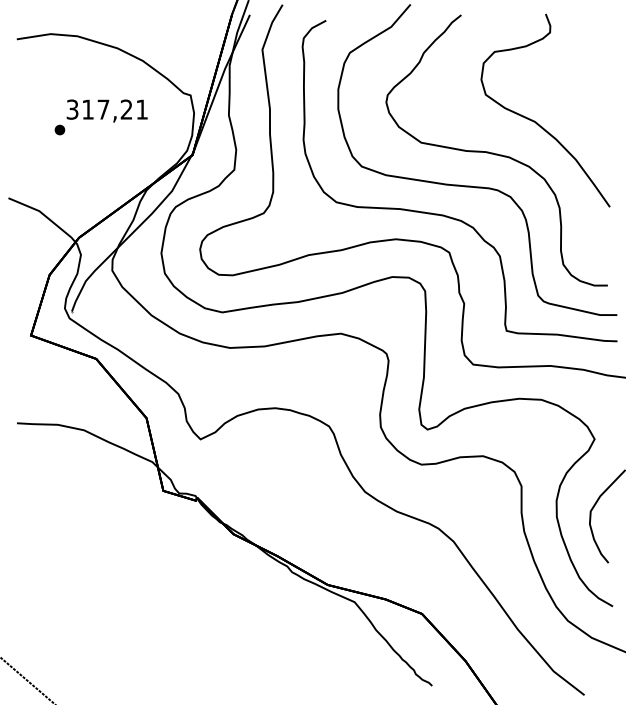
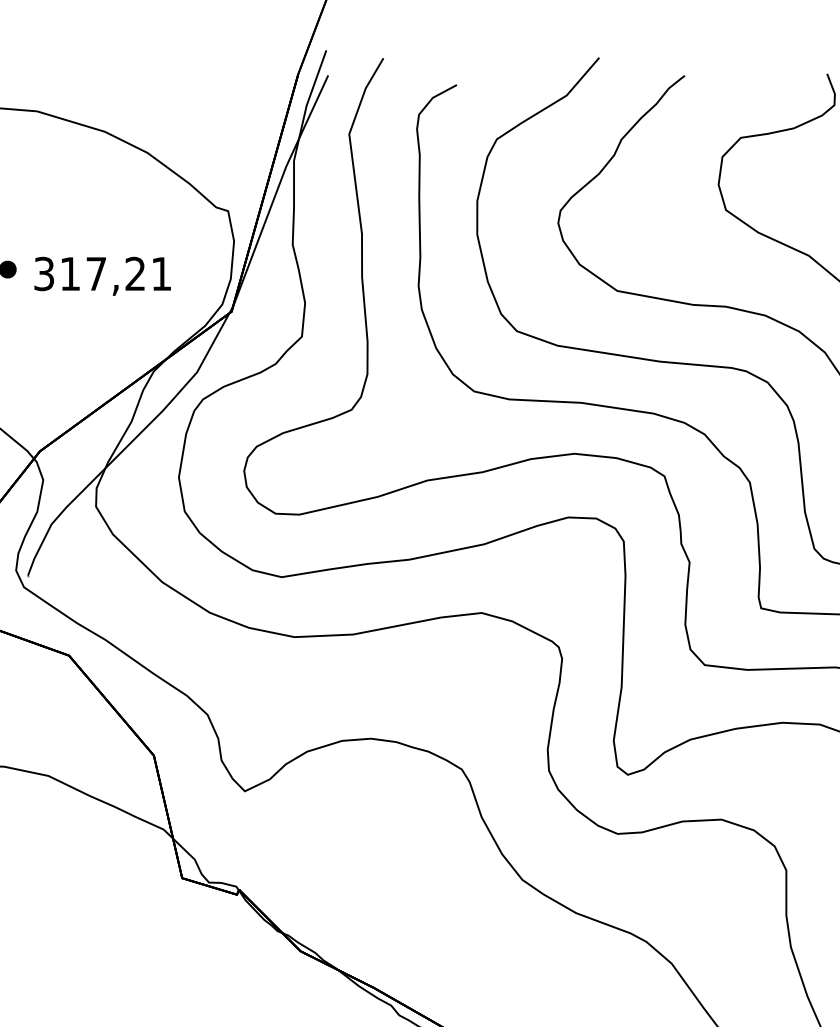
text: (106, 110) -> (101, 275), moved

